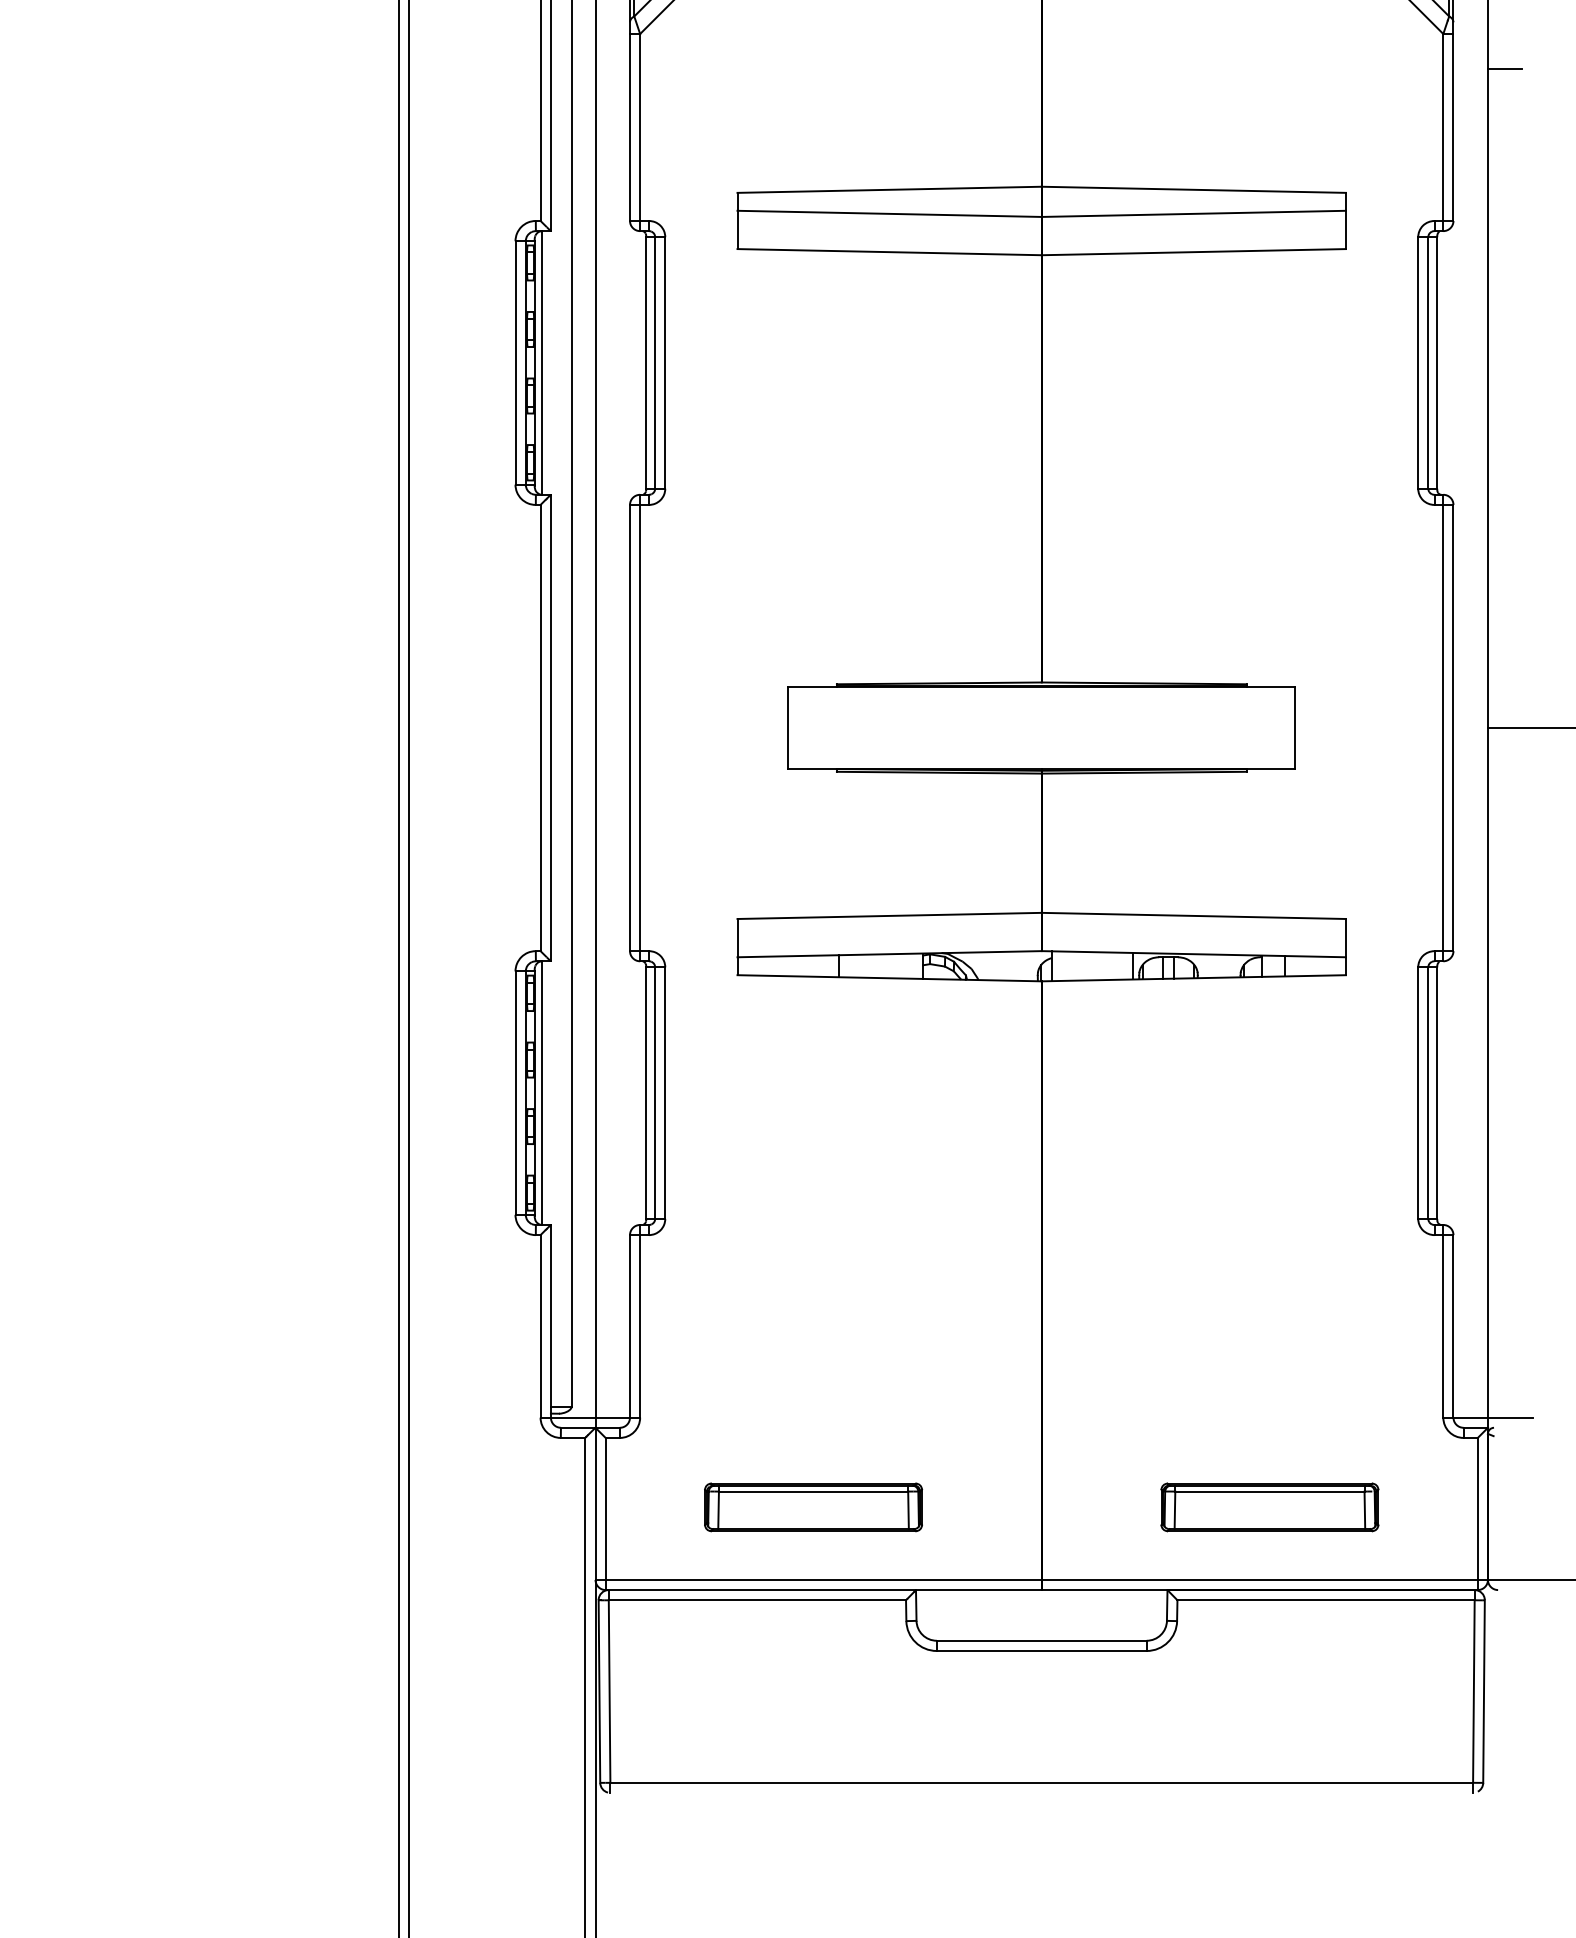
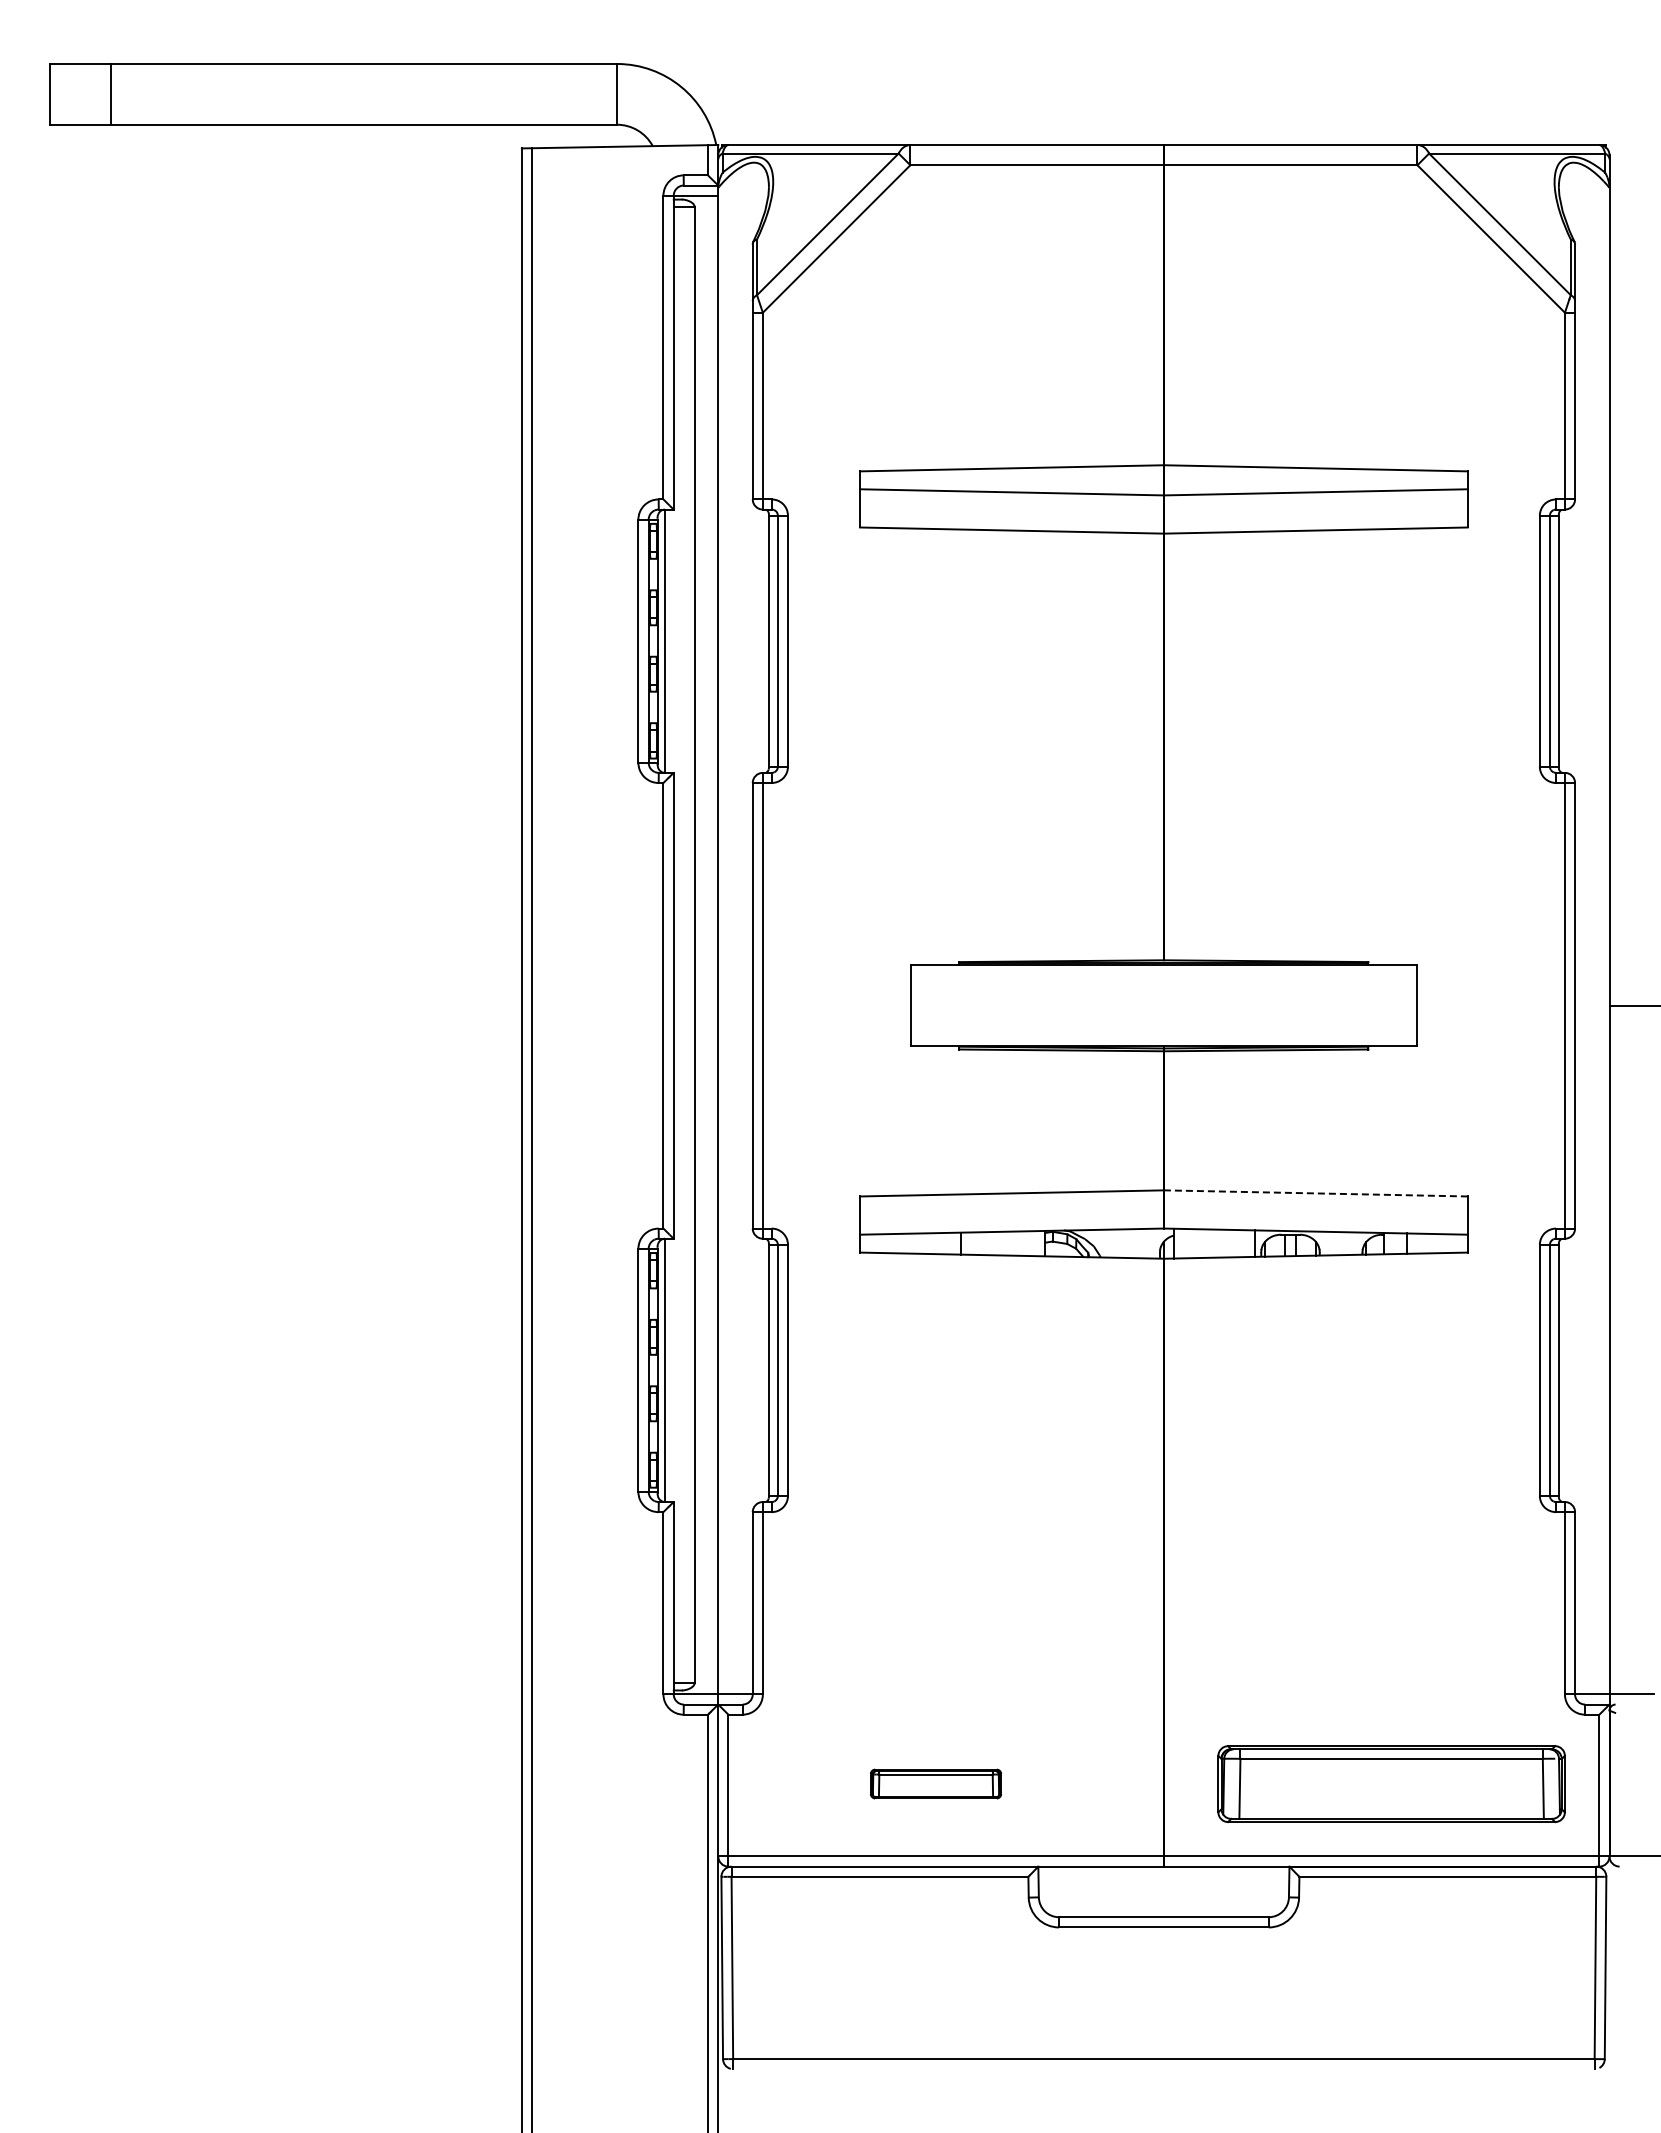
line: (1504, 68) -> (1626, 347), removed
line: (1193, 916) -> (1315, 1193), solid -> dashed
part: (813, 1506) -> (935, 1783), size x0.6
part: (1269, 1506) -> (1391, 1783), size x1.6

